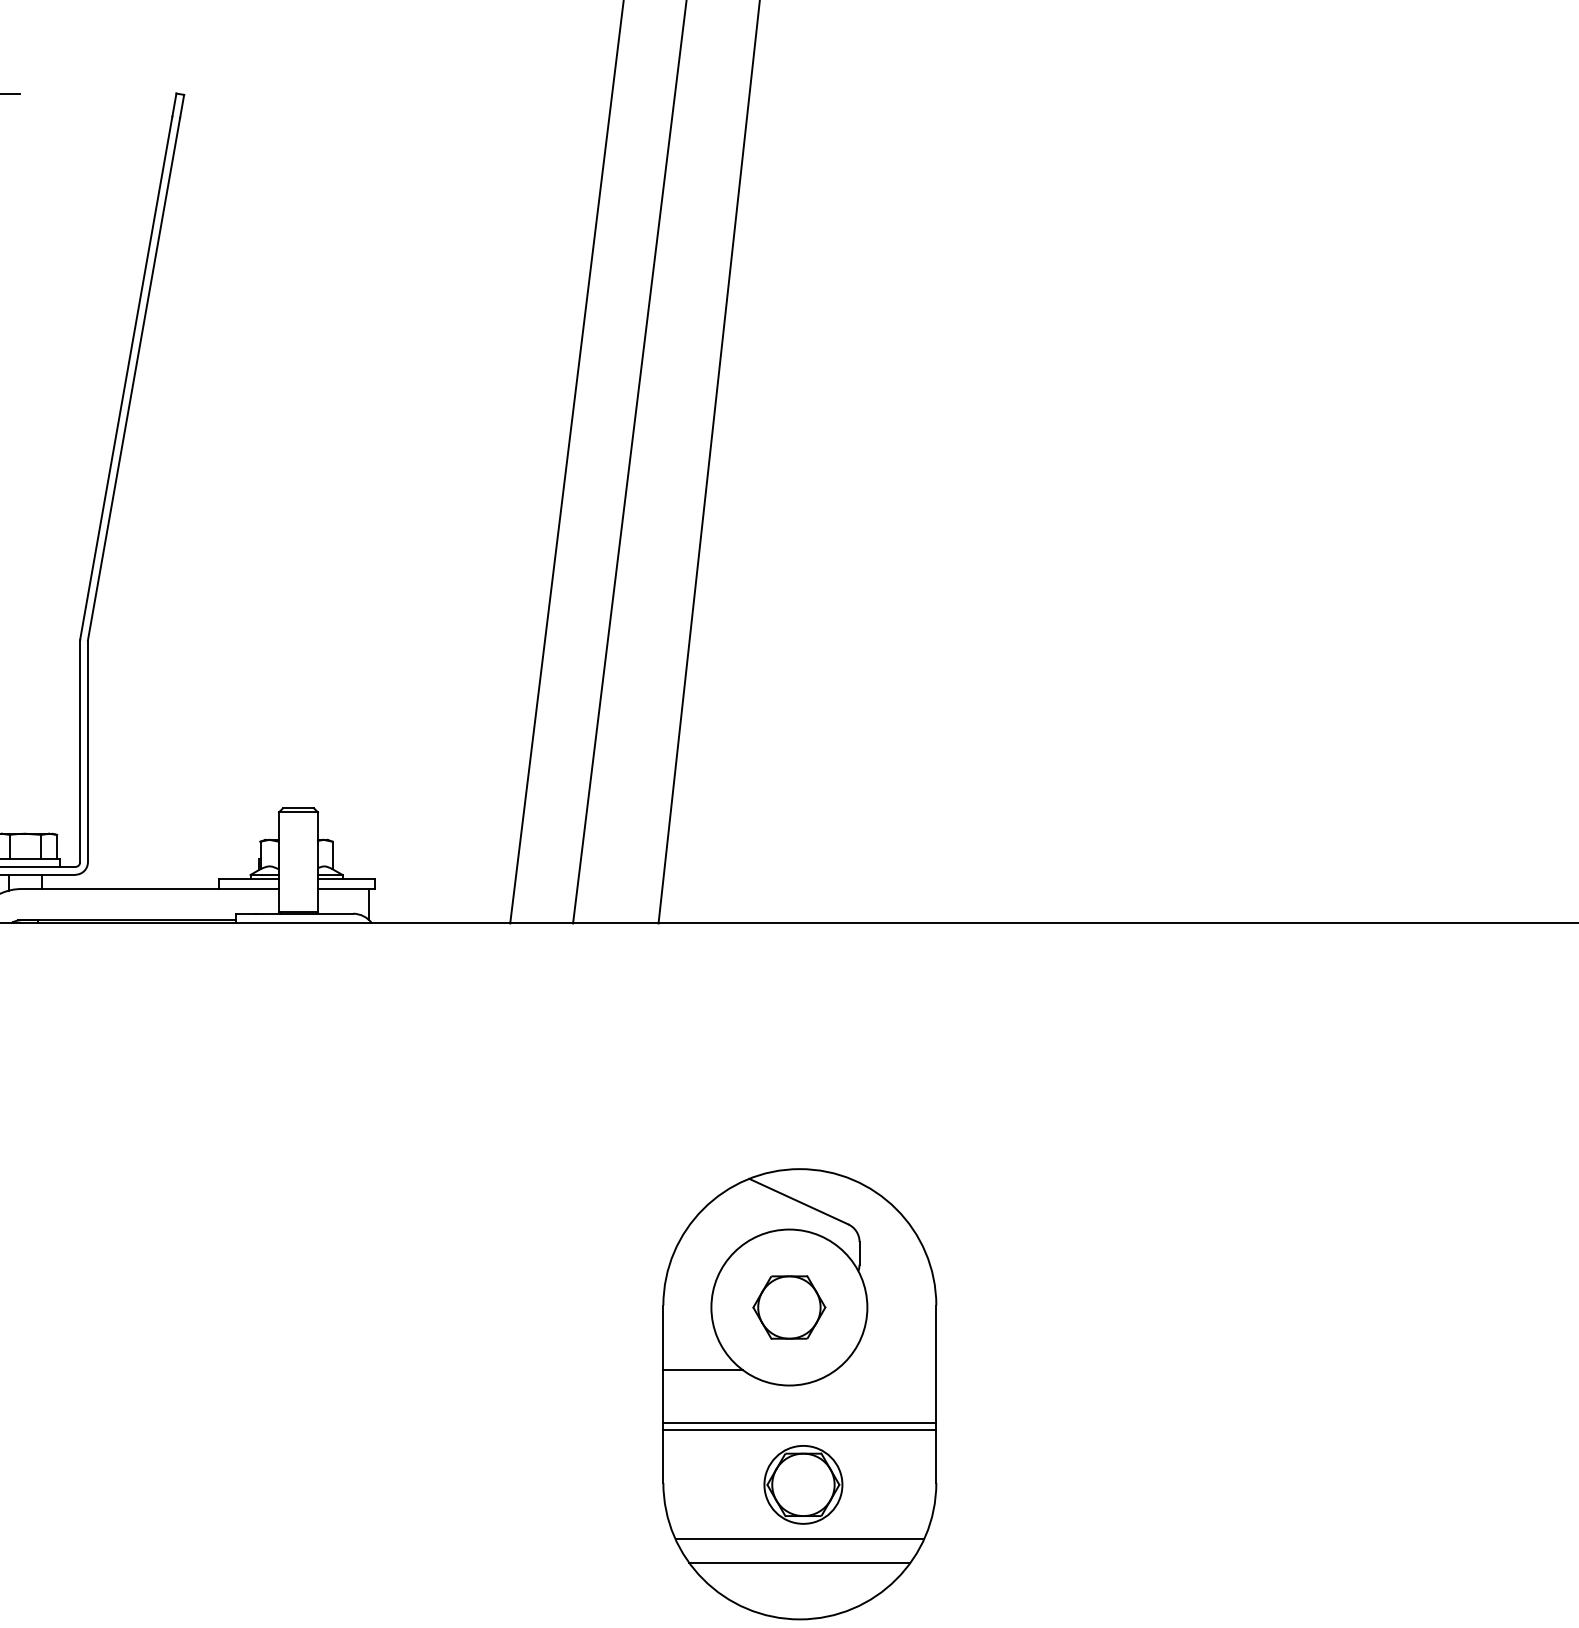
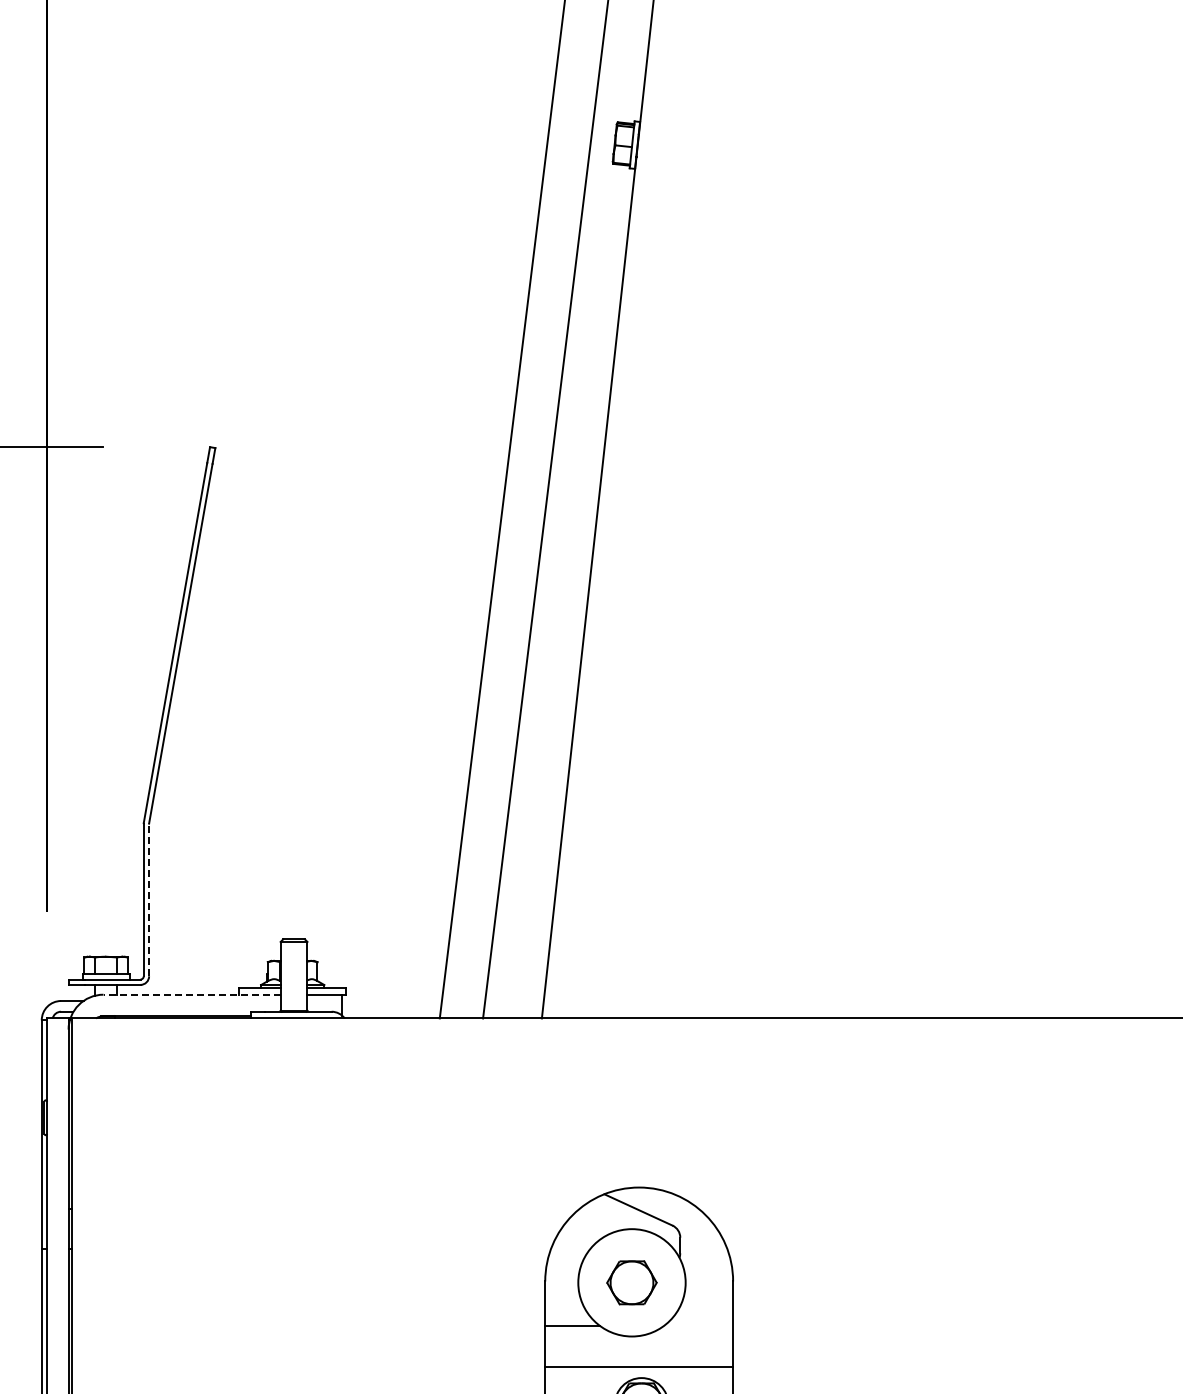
line: (88, 750) -> (149, 899), solid -> dashed
line: (150, 888) -> (192, 994), solid -> dashed
line: (800, 1423) -> (639, 1362), removed

